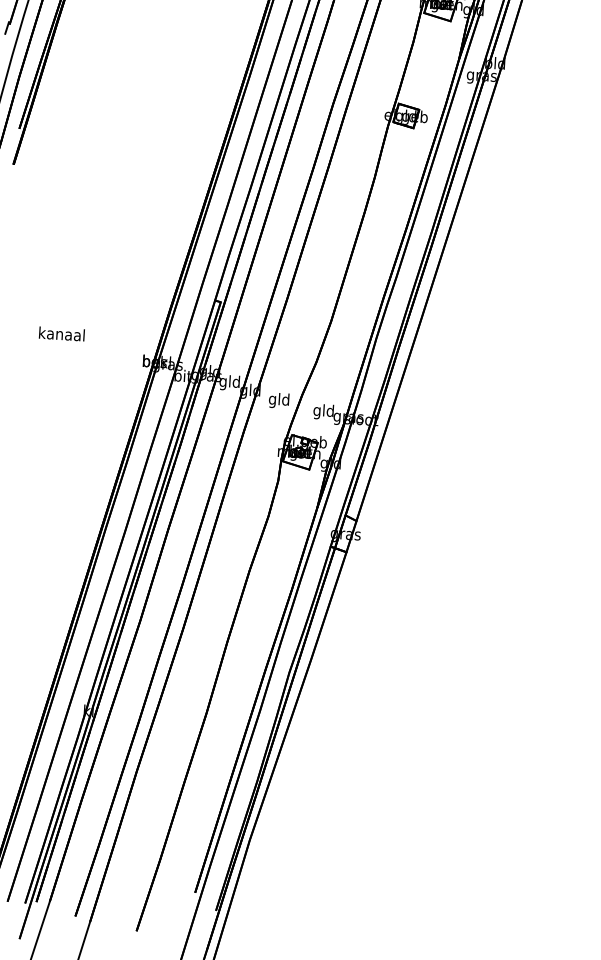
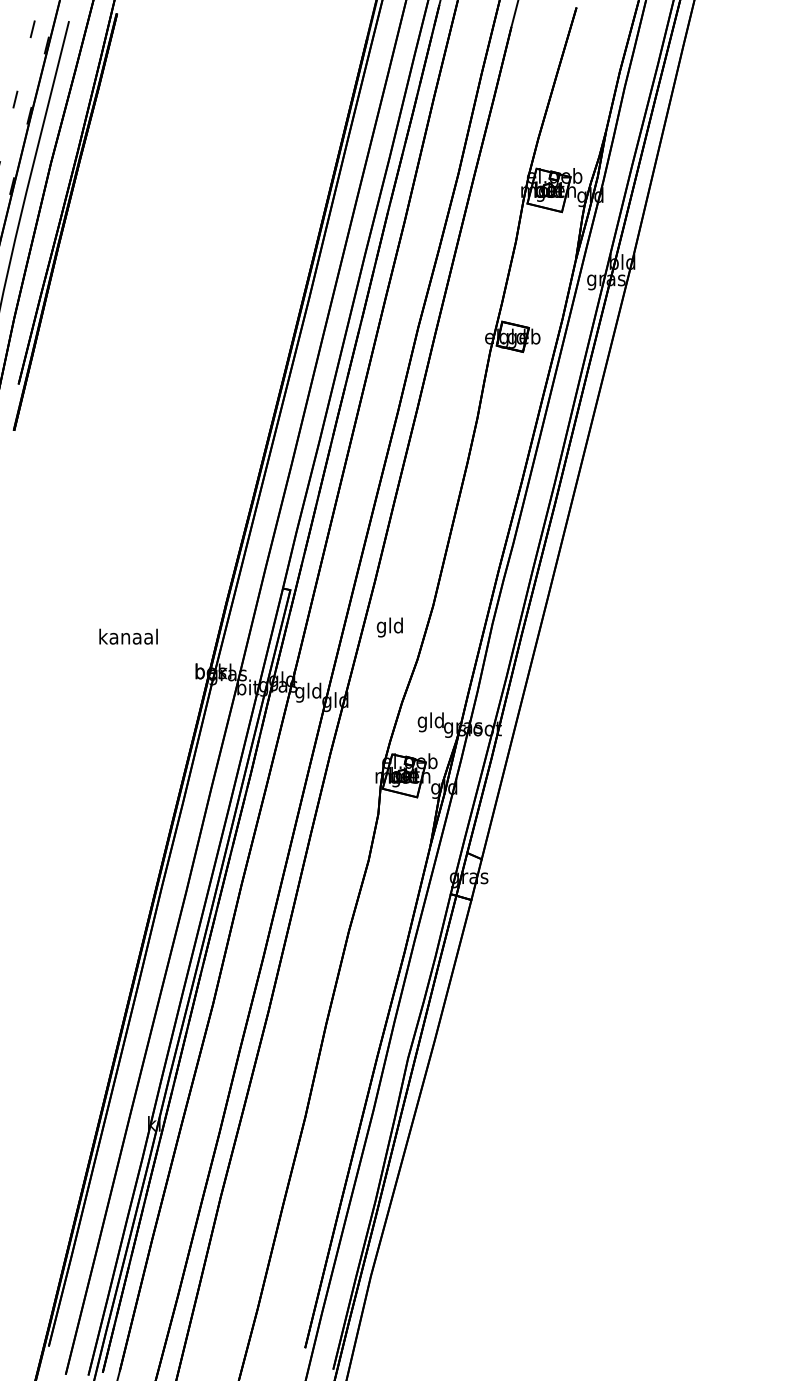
text: (61, 333) -> (128, 636), moved
text: (278, 400) -> (389, 627), moved

